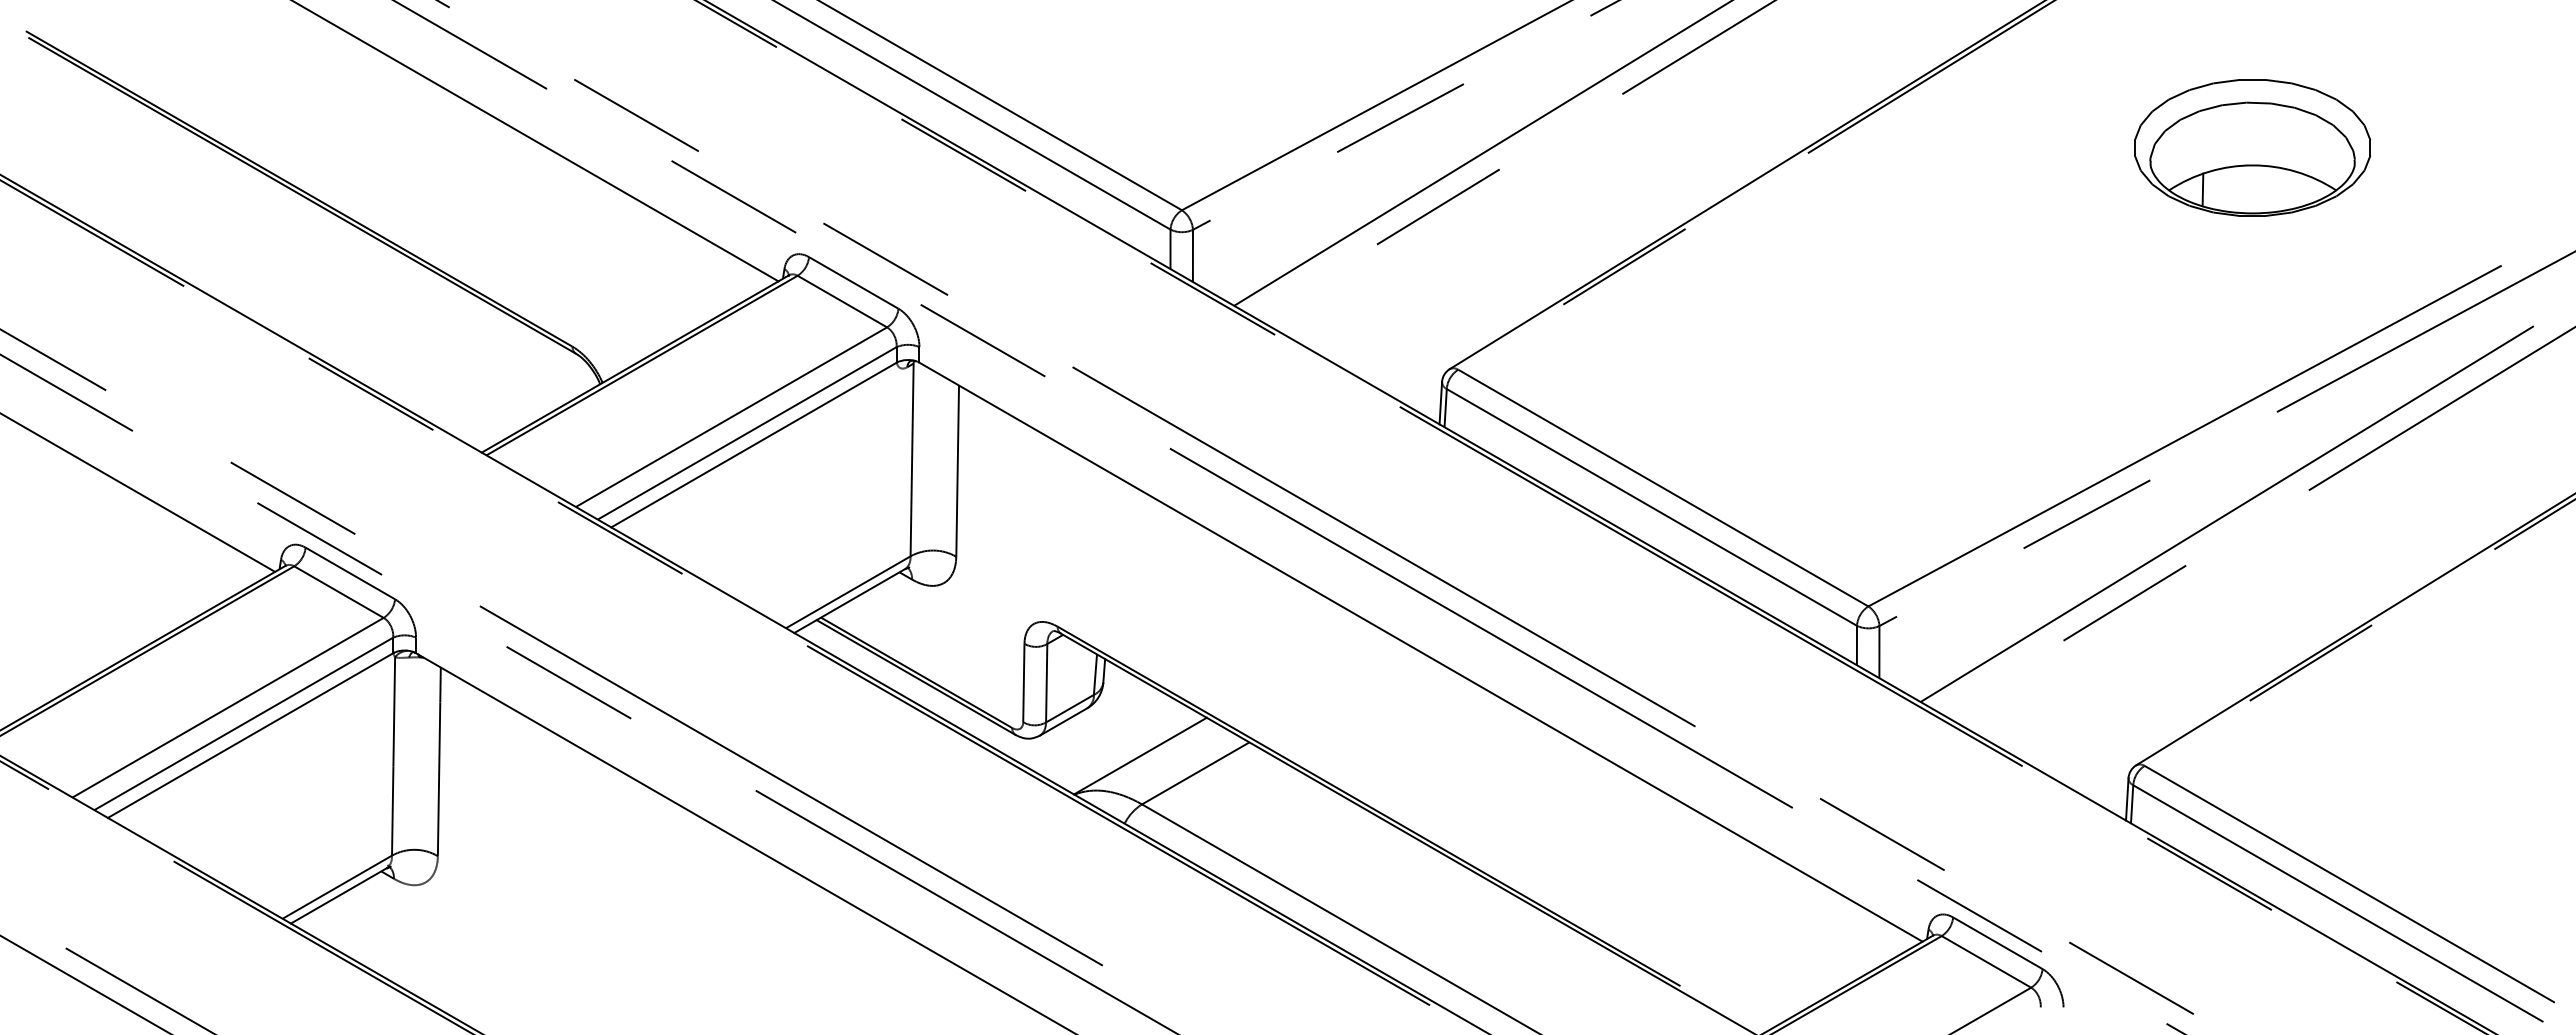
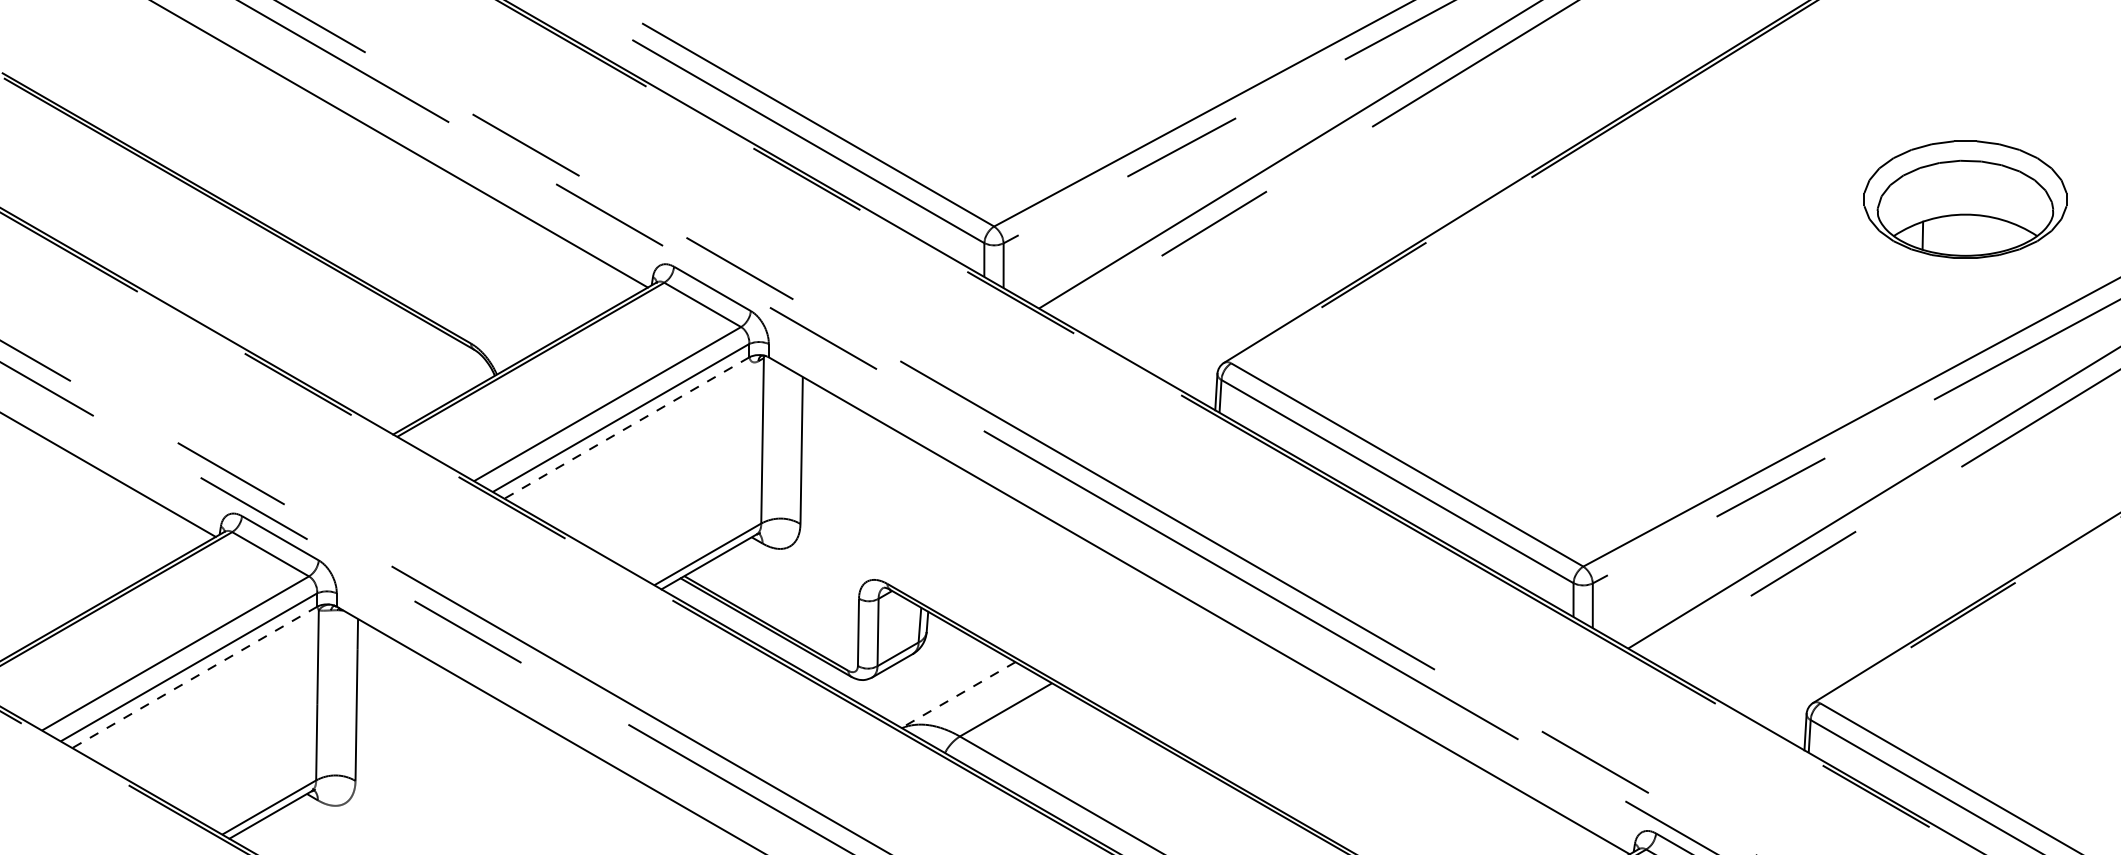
part: (2252, 147) -> (1965, 199), moved
line: (754, 445) -> (627, 428), solid -> dashed
line: (250, 735) -> (194, 677), solid -> dashed
line: (1140, 756) -> (958, 695), solid -> dashed

